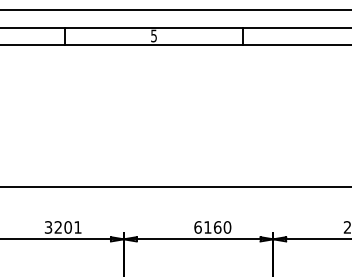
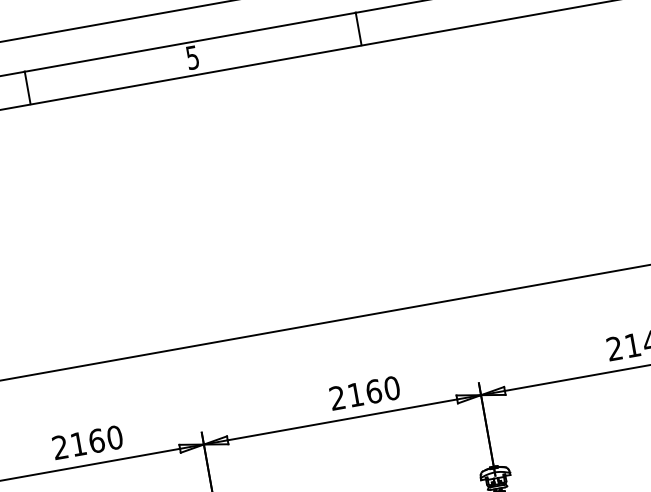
text: (62, 227) -> (86, 442), 3201 -> 2160
text: (197, 227) -> (336, 398), 6160 -> 2160

